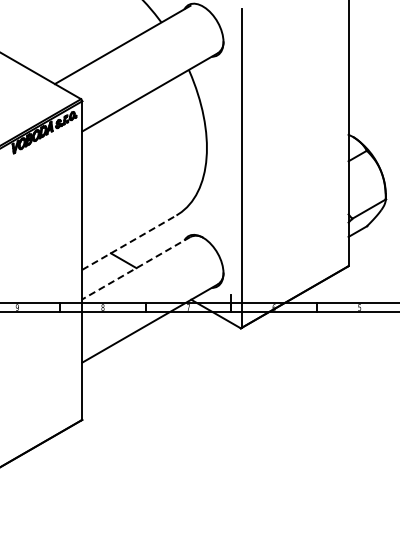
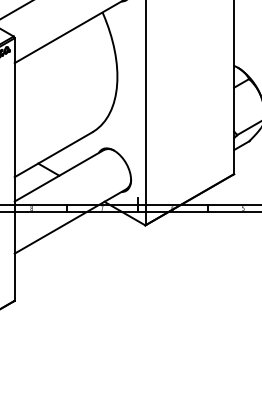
line: (129, 242) -> (53, 154), dashed -> solid
line: (135, 268) -> (58, 176), dashed -> solid

